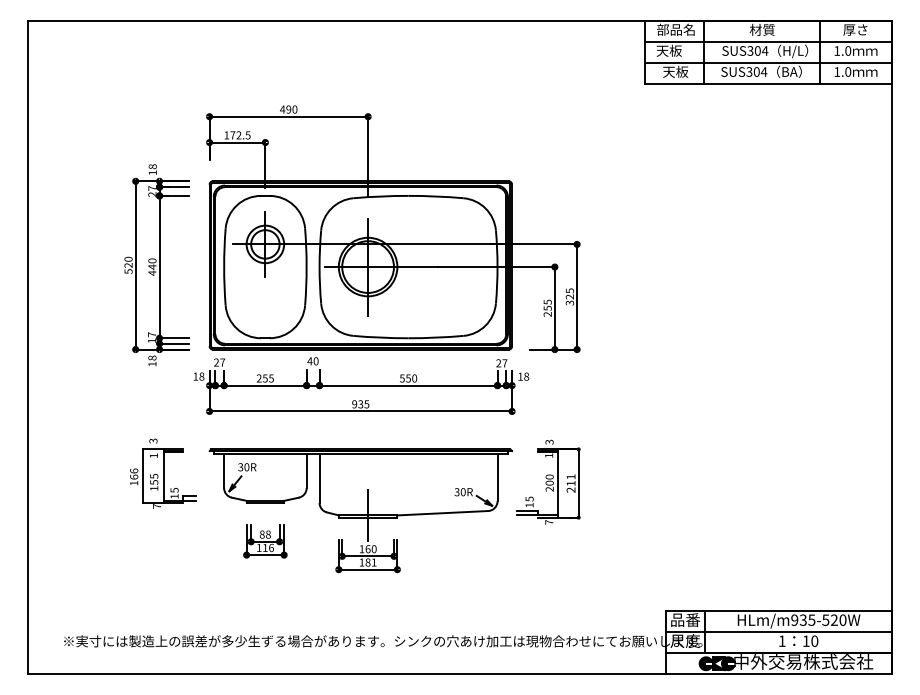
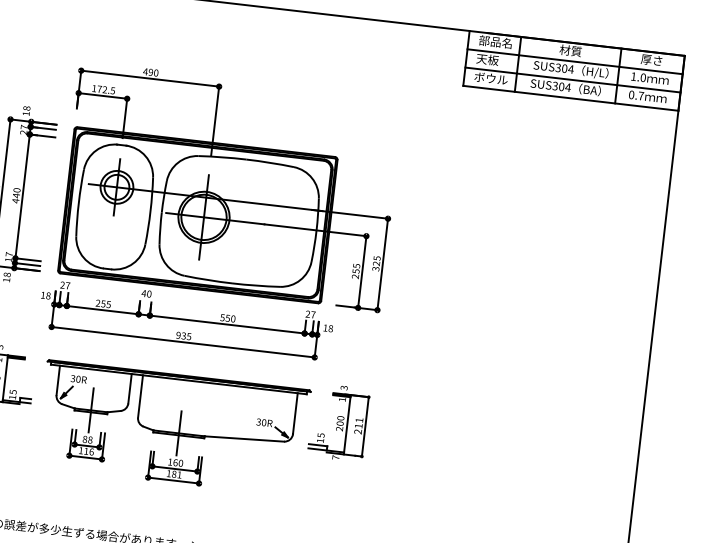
text: (675, 71) -> (491, 78), 天板 -> ボウル
text: (842, 71) -> (636, 95), 1.0 -> 0.7
line: (265, 500) -> (91, 410), added

